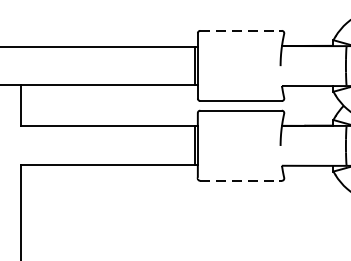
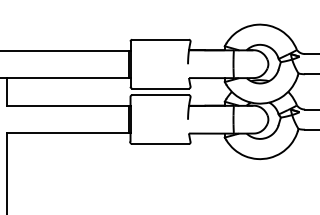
line: (242, 30) -> (161, 39), dashed -> solid
line: (242, 181) -> (161, 144), dashed -> solid

